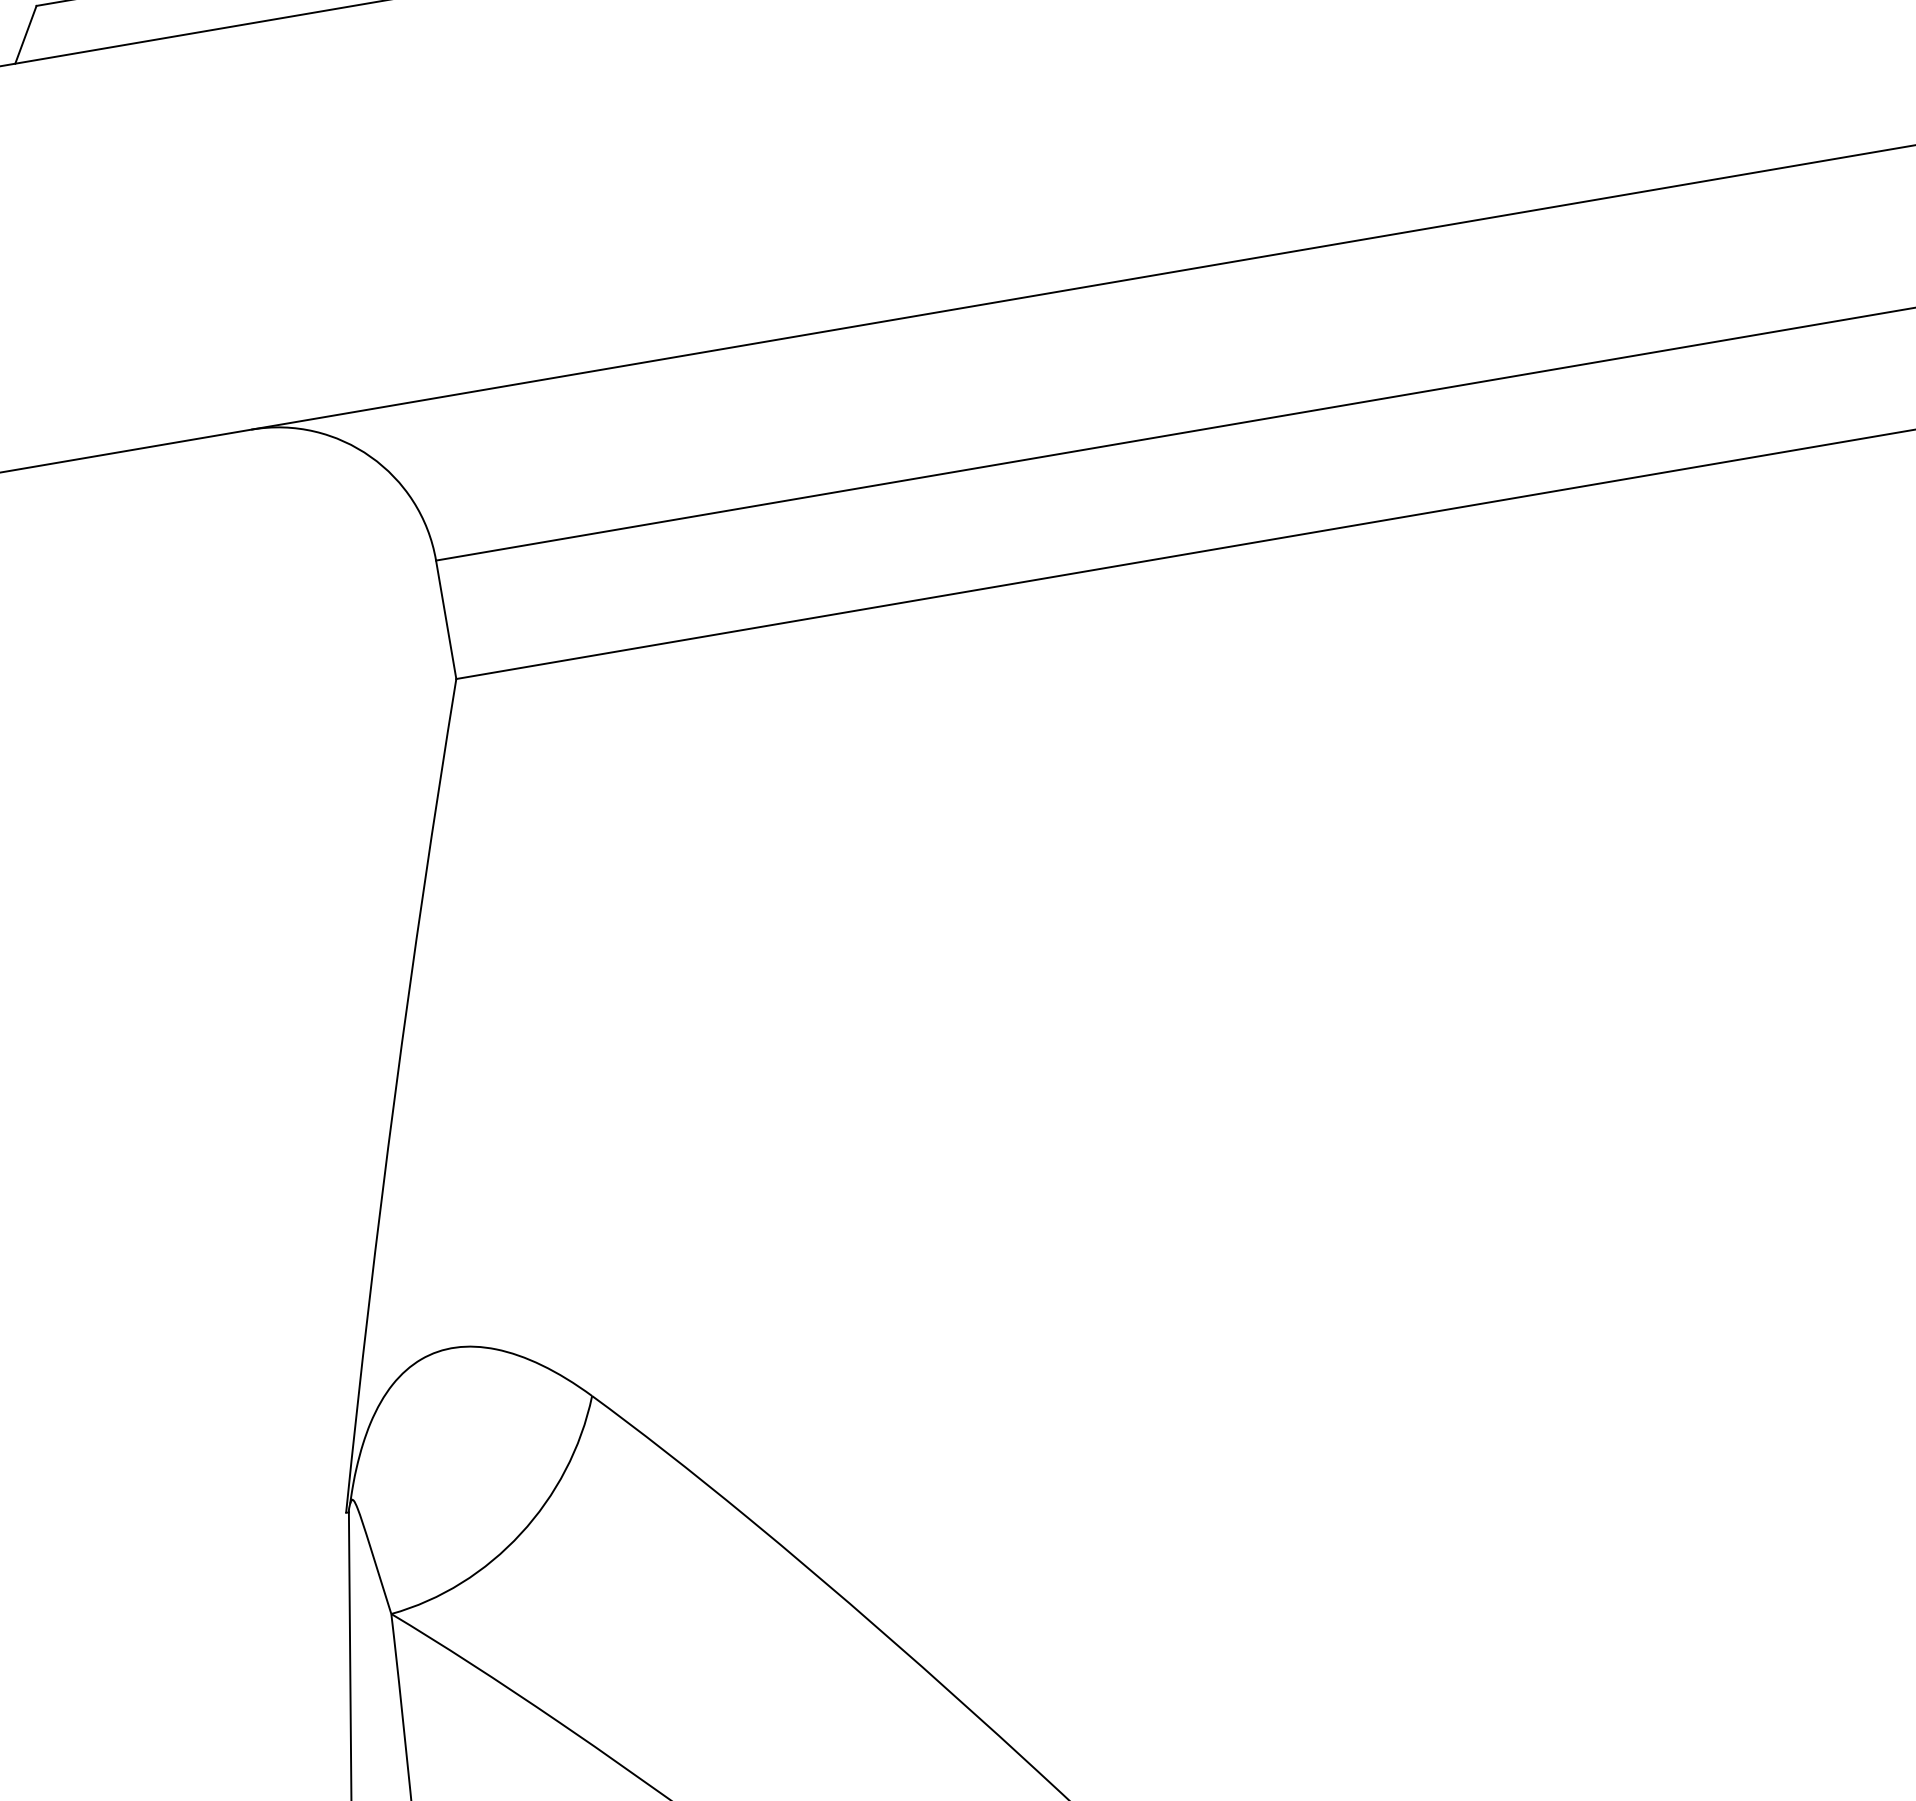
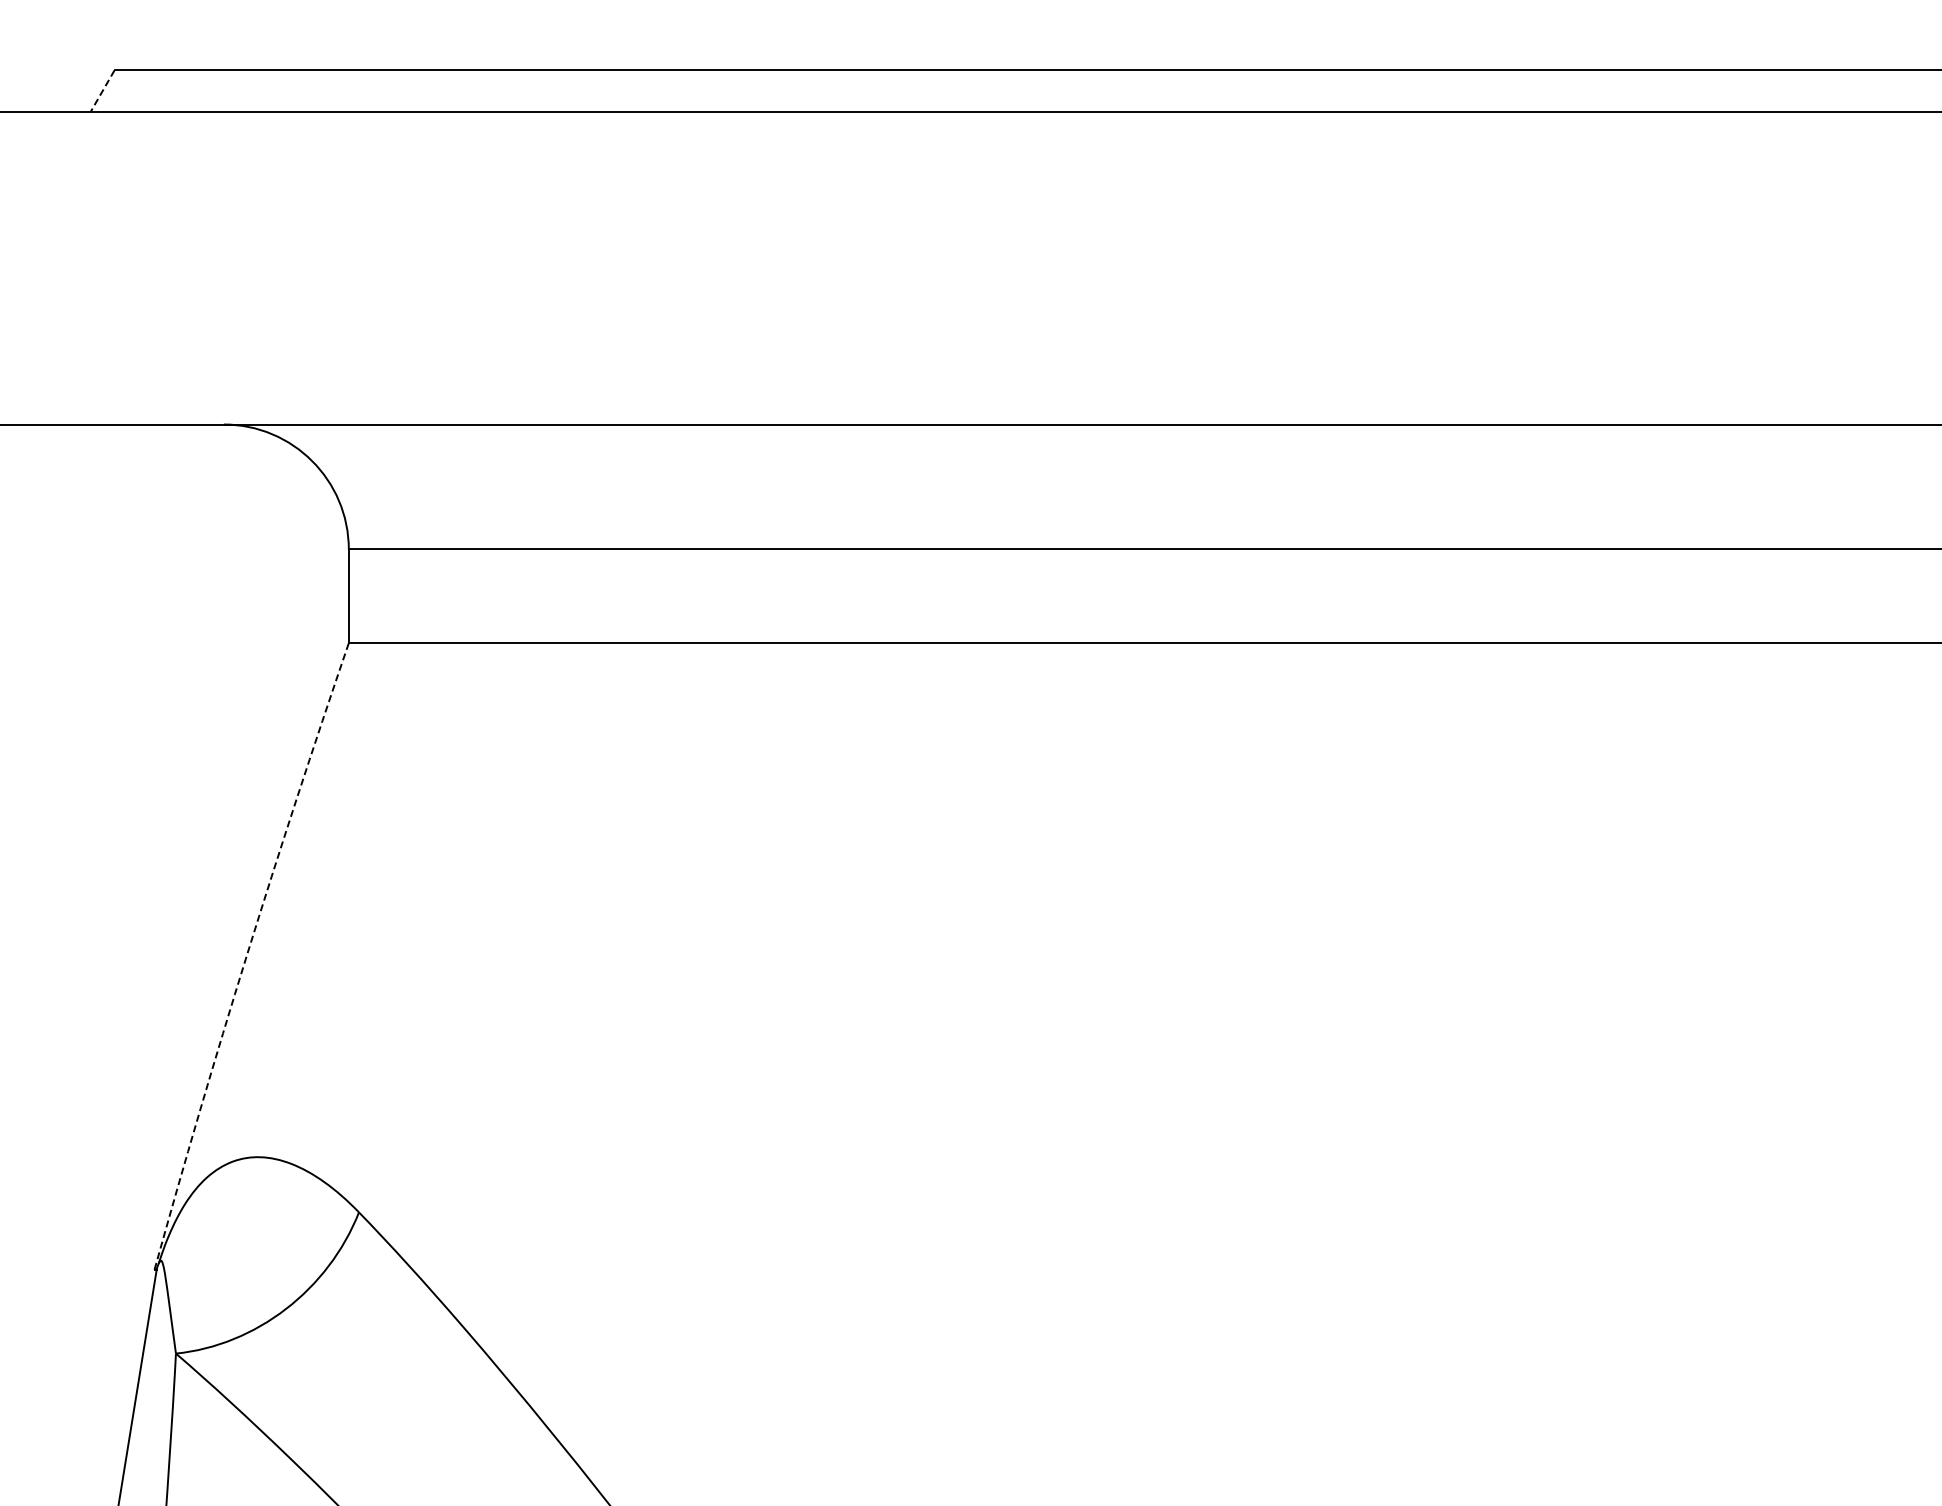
line: (25, 35) -> (102, 91), solid -> dashed
arc: (395, 1095) -> (247, 955), solid -> dashed

